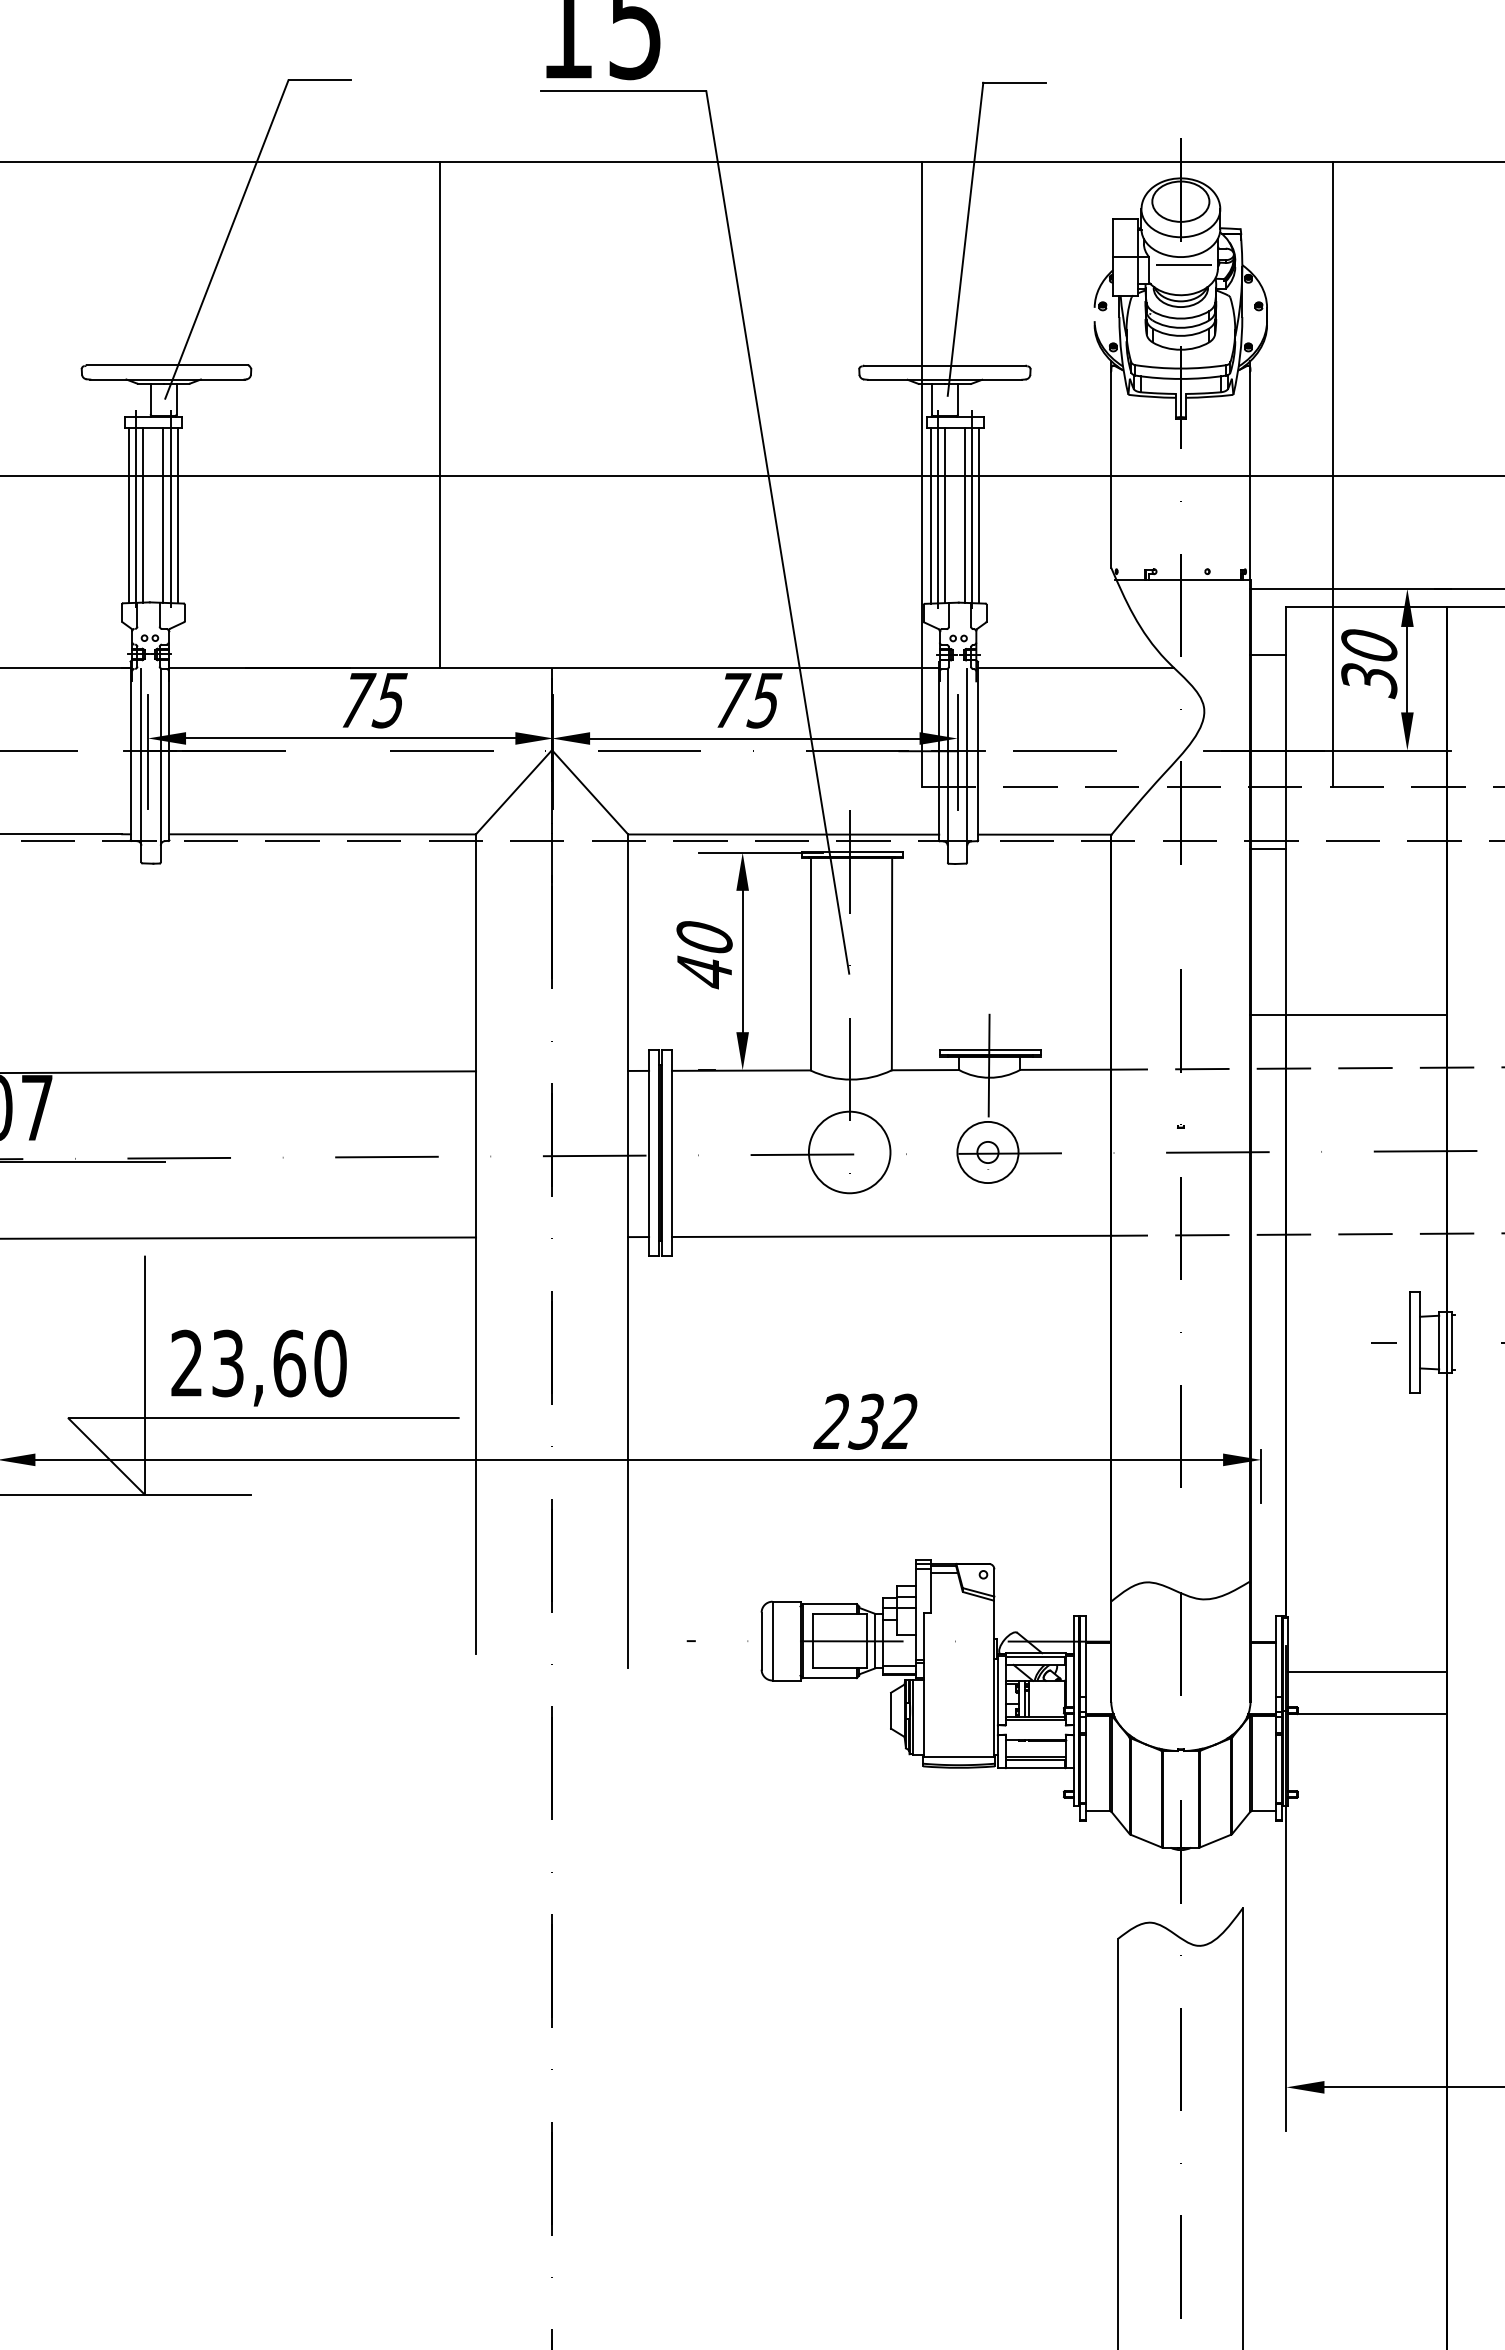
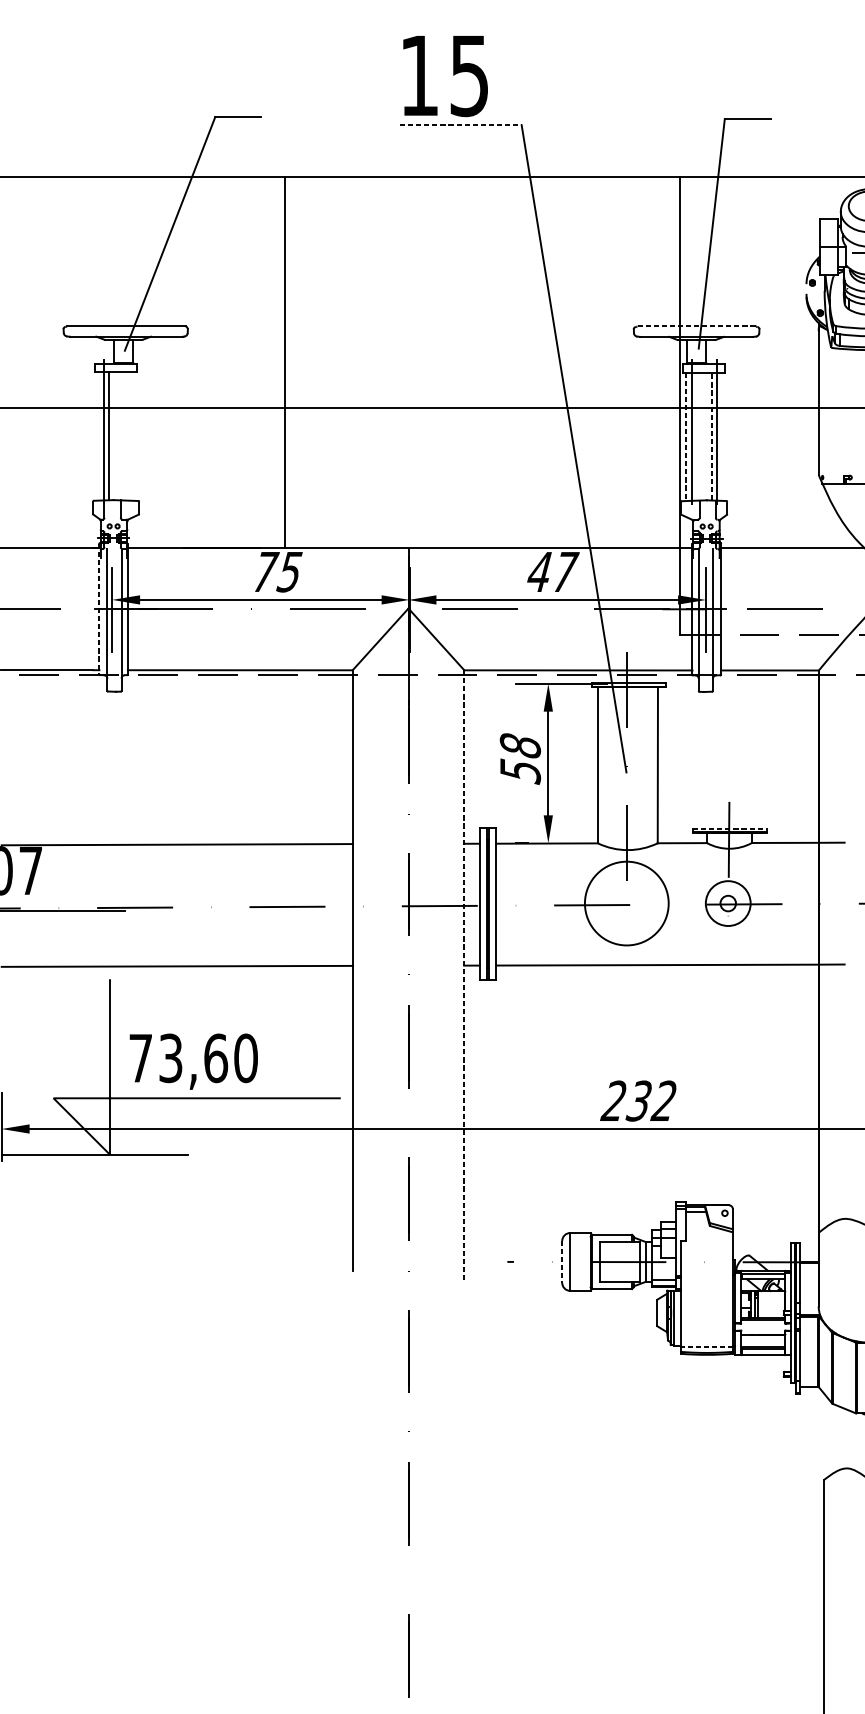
line: (623, 91) -> (460, 125), solid -> dashed
line: (944, 365) -> (696, 326), solid -> dashed
line: (440, 414) -> (284, 362), moved
line: (170, 508) -> (128, 431), removed
line: (129, 515) -> (98, 436), removed
line: (163, 515) -> (123, 436), removed
line: (177, 515) -> (133, 436), removed
line: (945, 515) -> (697, 436), removed
line: (965, 515) -> (711, 436), solid -> dashed
line: (979, 515) -> (722, 436), removed
line: (930, 516) -> (686, 437), solid -> dashed
text: (749, 700) -> (553, 572), 75 -> 47
line: (130, 751) -> (99, 609), solid -> dashed
text: (704, 955) -> (520, 759), 40 -> 58
line: (990, 1050) -> (730, 828), solid -> dashed
circle: (849, 1152) -> (626, 903), size x1.4
line: (628, 1251) -> (464, 976), solid -> dashed
text: (186, 1362) -> (140, 1057), 23,60 -> 73,60
line: (761, 1641) -> (562, 1262), solid -> dashed
line: (959, 1756) -> (707, 1346), solid -> dashed

